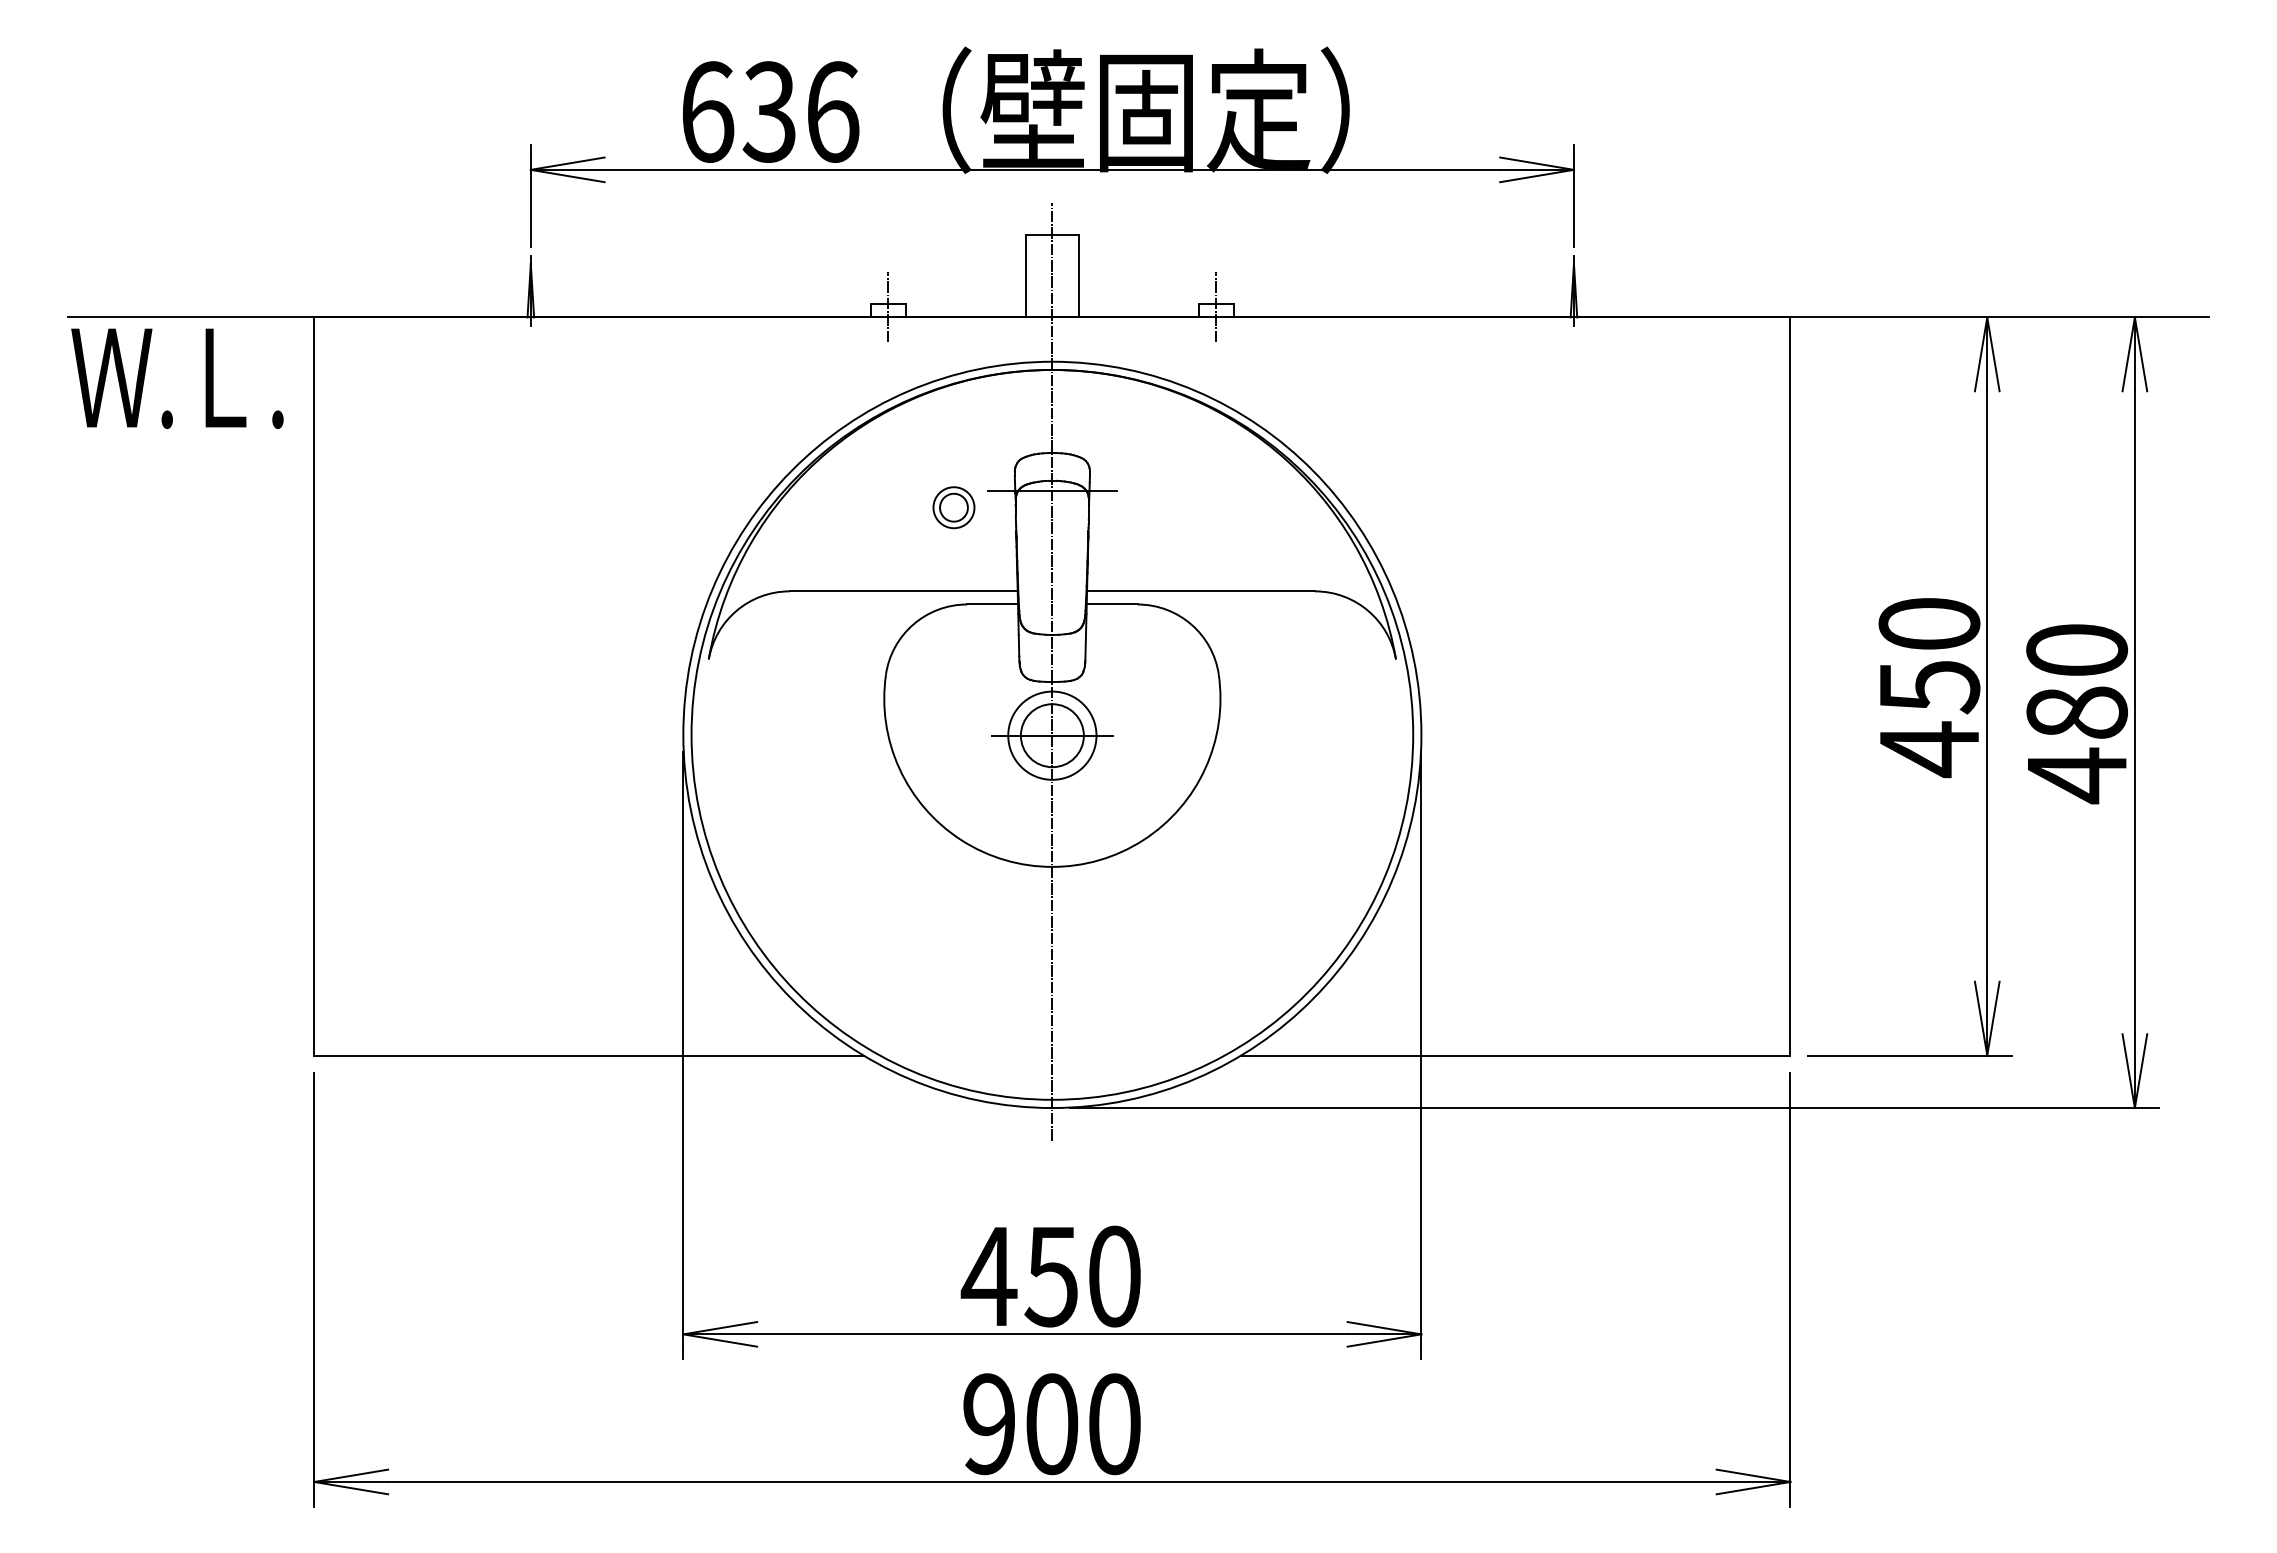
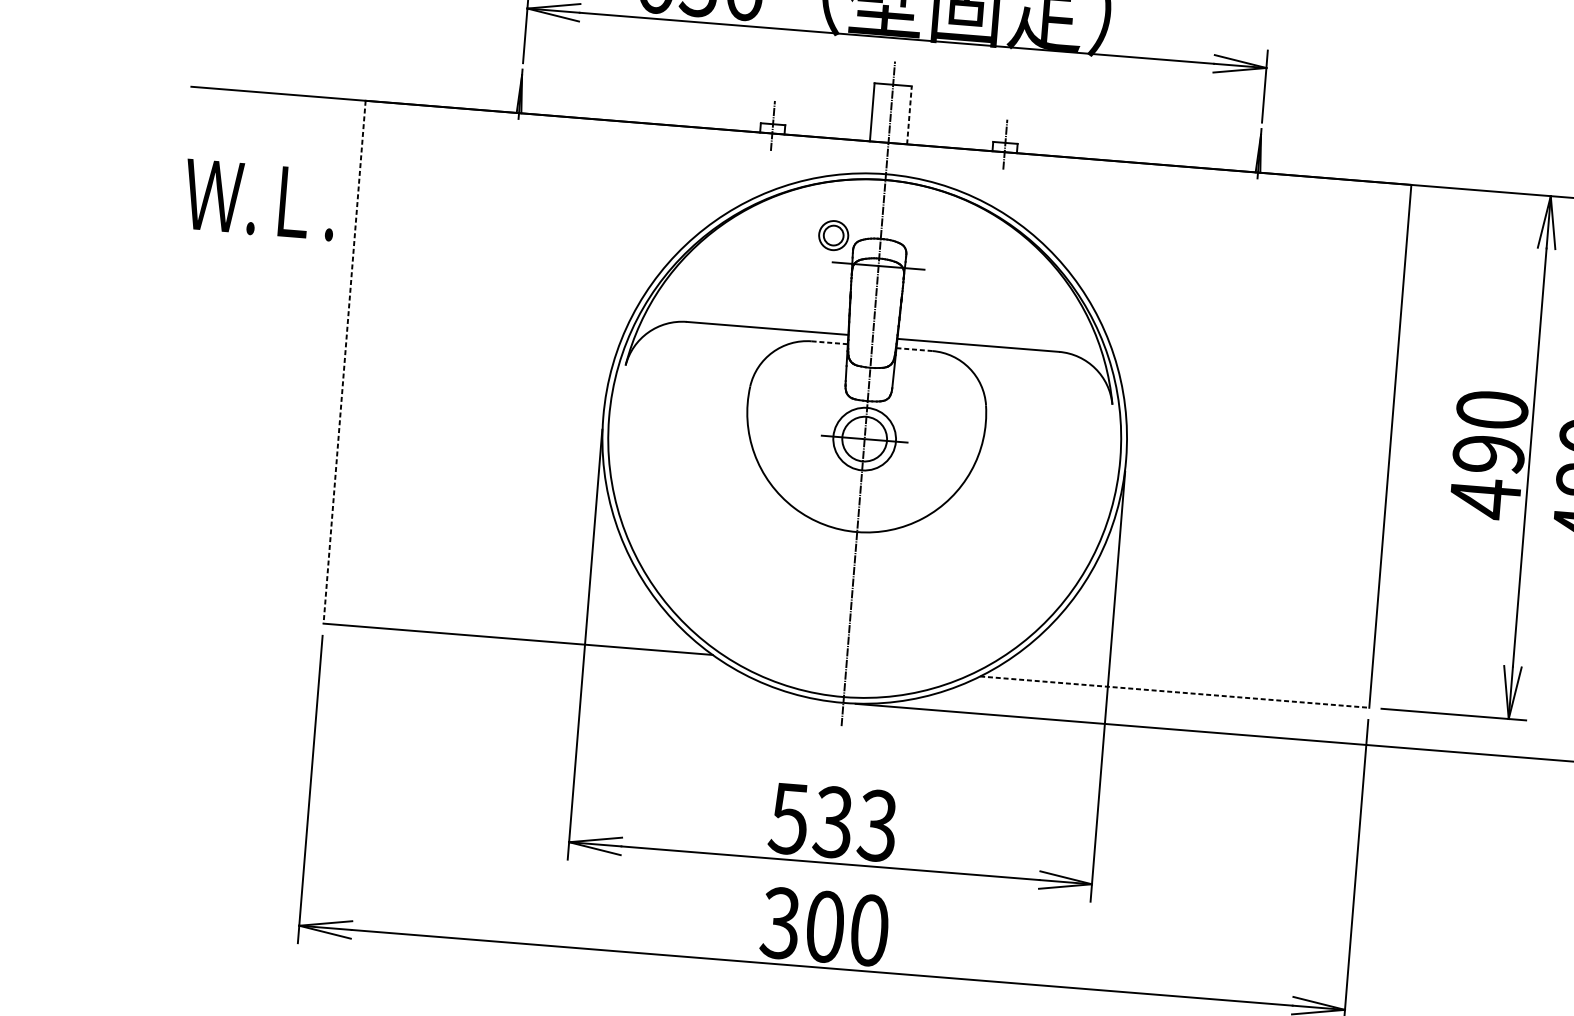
line: (1078, 275) -> (909, 114), solid -> dashed
text: (177, 378) -> (260, 199), moved
part: (953, 507) -> (833, 235), moved
line: (992, 604) -> (829, 342), solid -> dashed
line: (1111, 604) -> (914, 349), solid -> dashed
line: (314, 687) -> (344, 362), solid -> dashed
text: (1929, 687) -> (1488, 454), 450 -> 490
line: (1515, 1055) -> (1174, 692), solid -> dashed
text: (1050, 1276) -> (832, 822), 450 -> 533
text: (988, 1424) -> (780, 923), 900 -> 300

